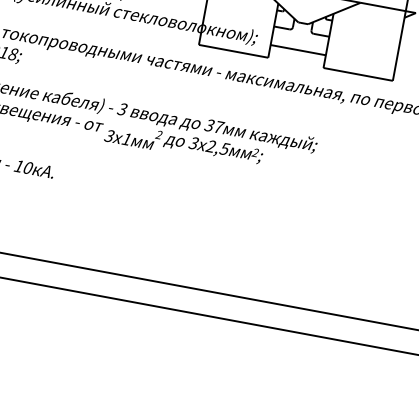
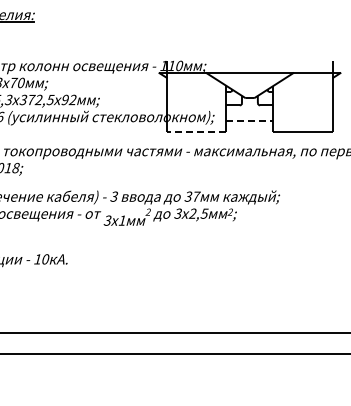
line: (233, 50) -> (196, 131), solid -> dashed
line: (297, 50) -> (249, 121), solid -> dashed

